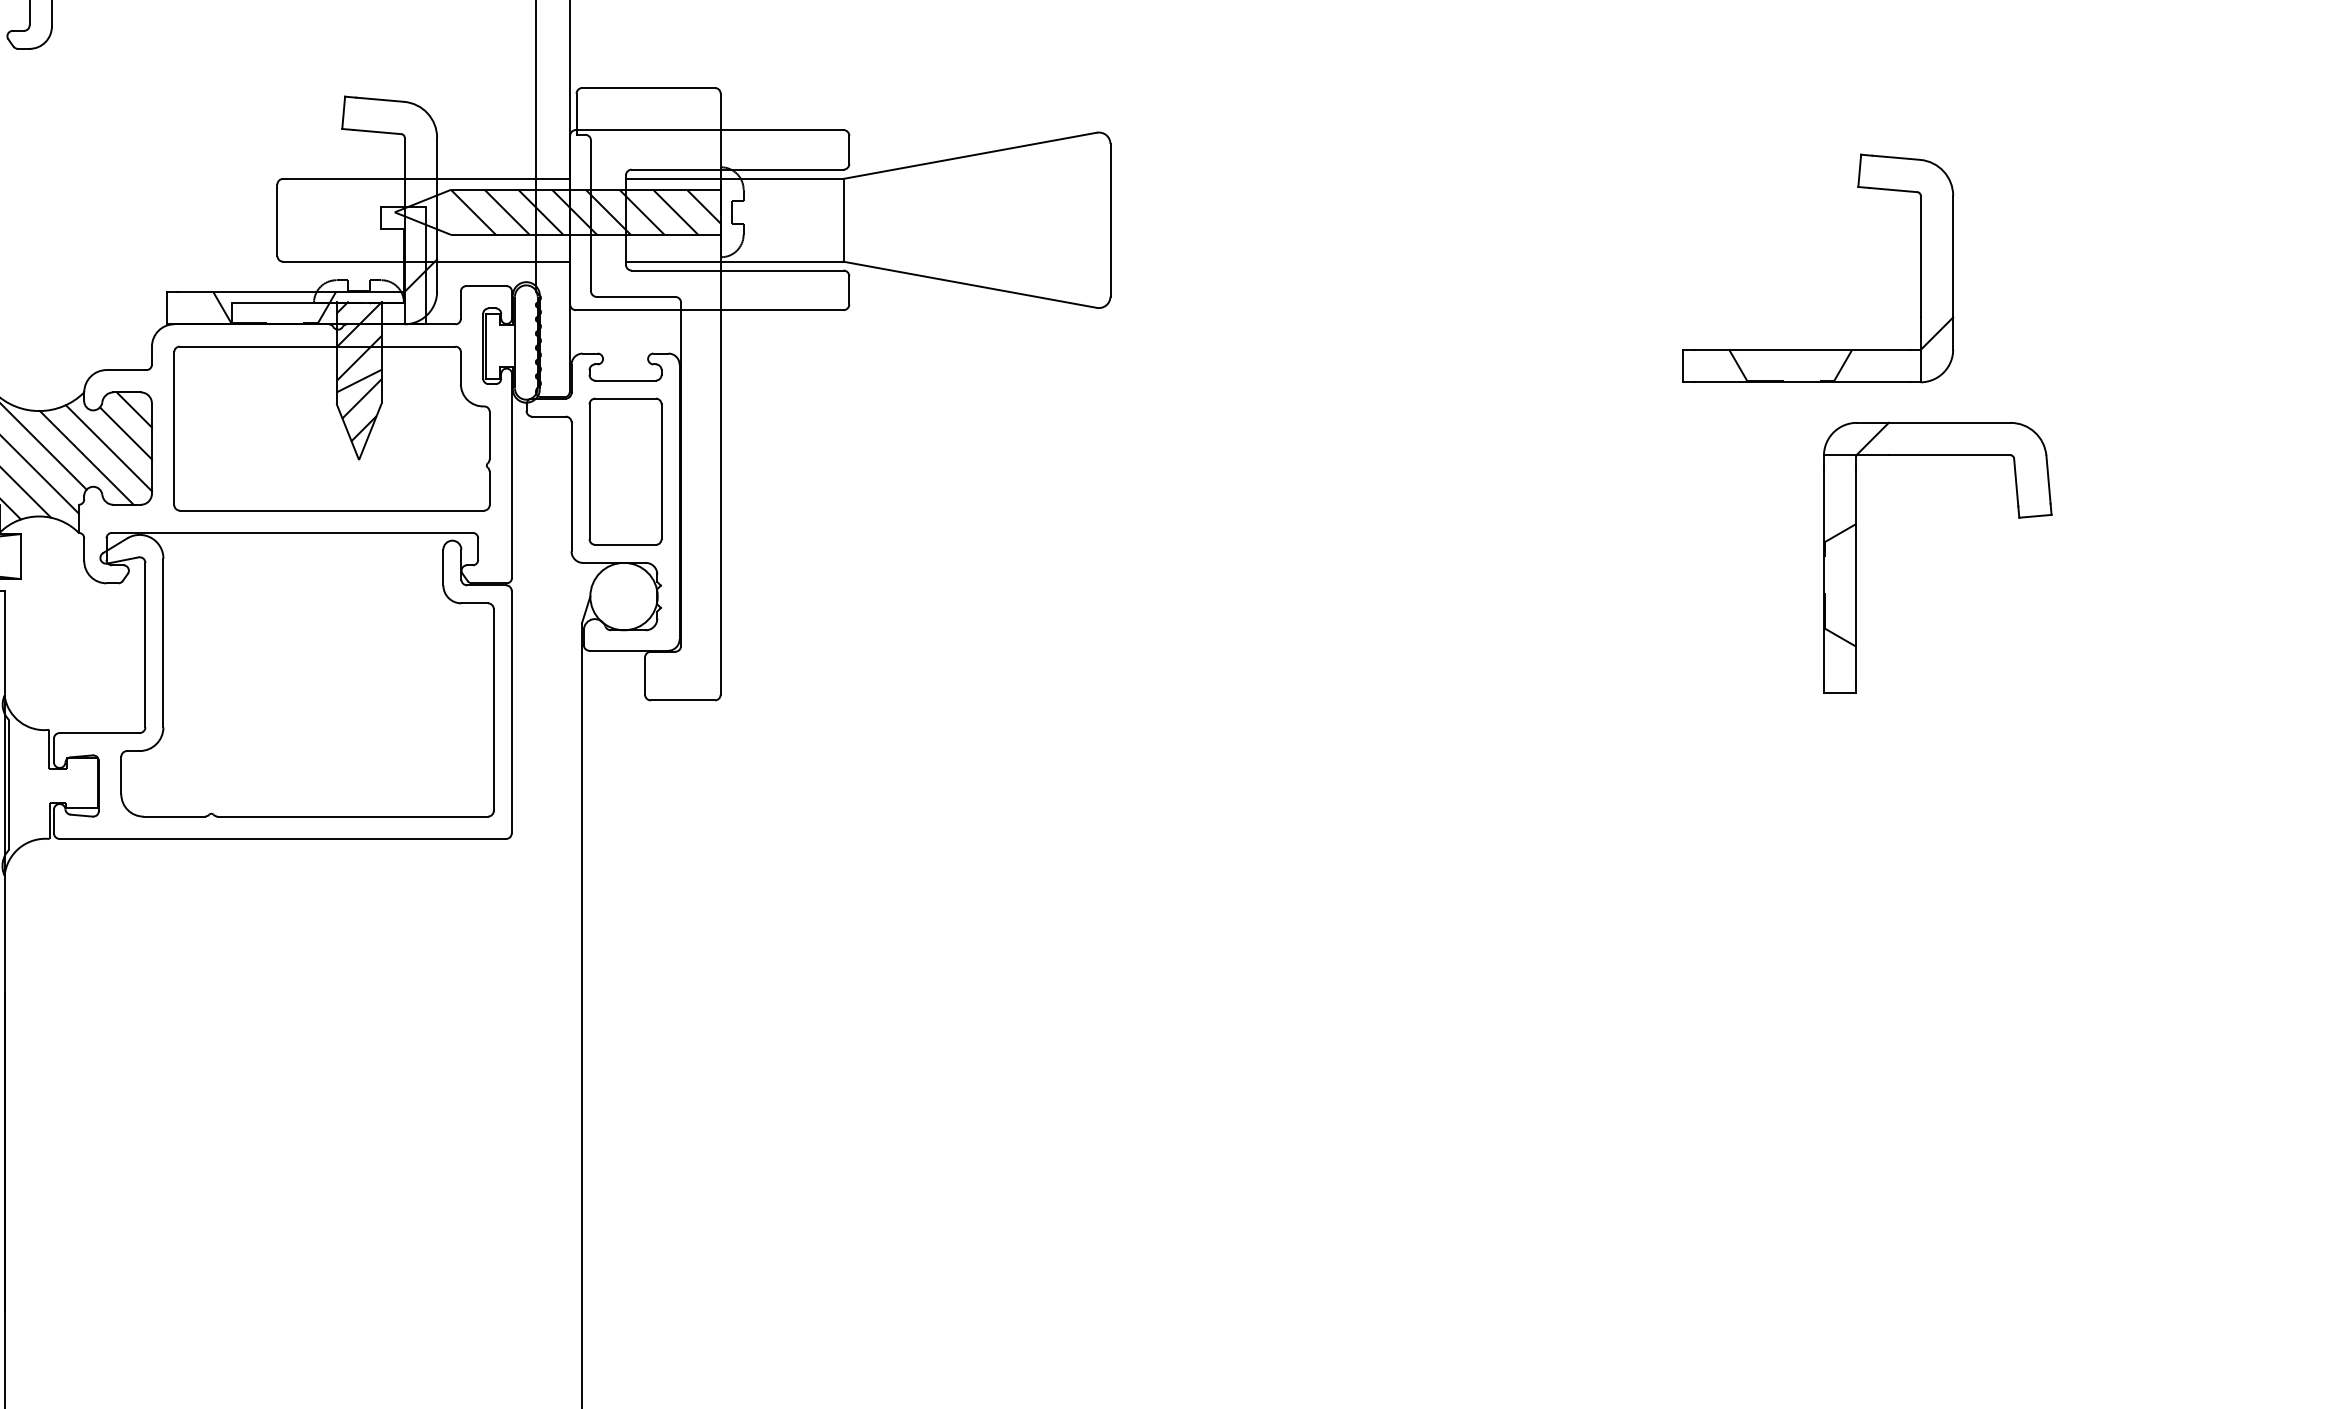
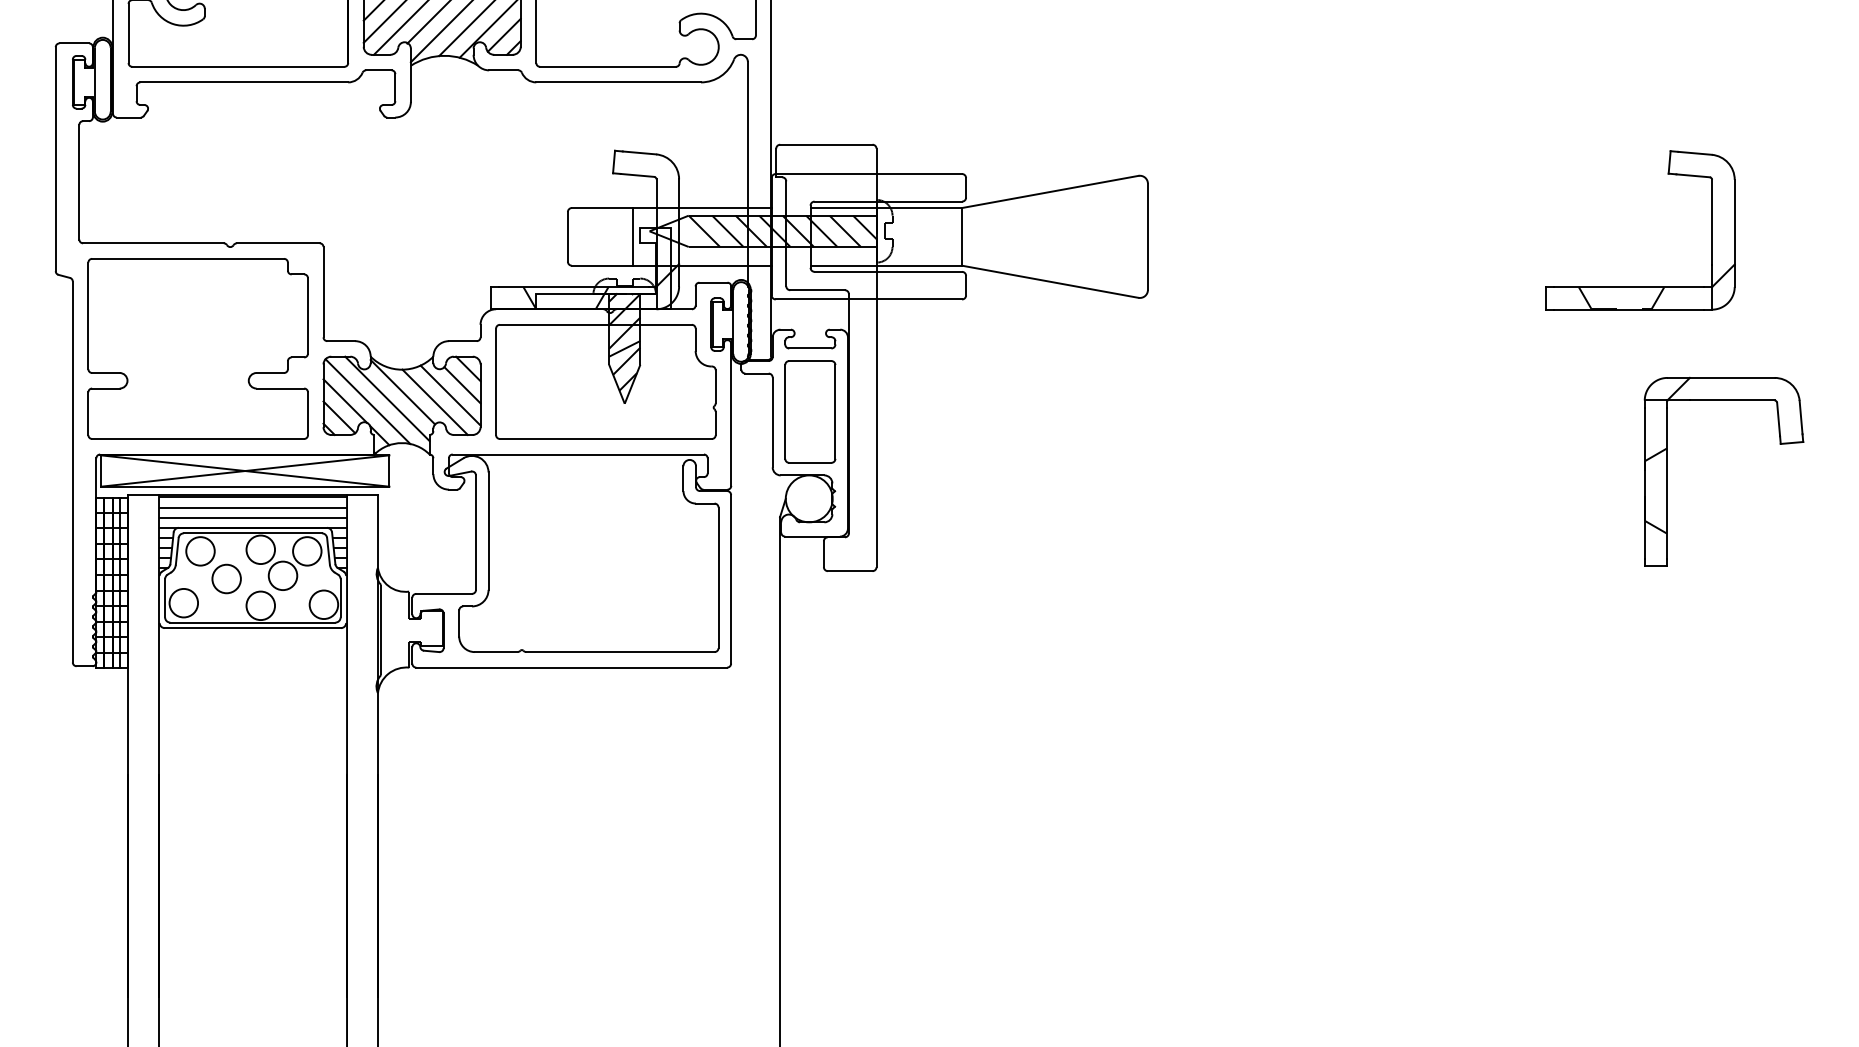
line: (370, 219) -> (632, 236), added
part: (1817, 349) -> (1640, 286), moved

